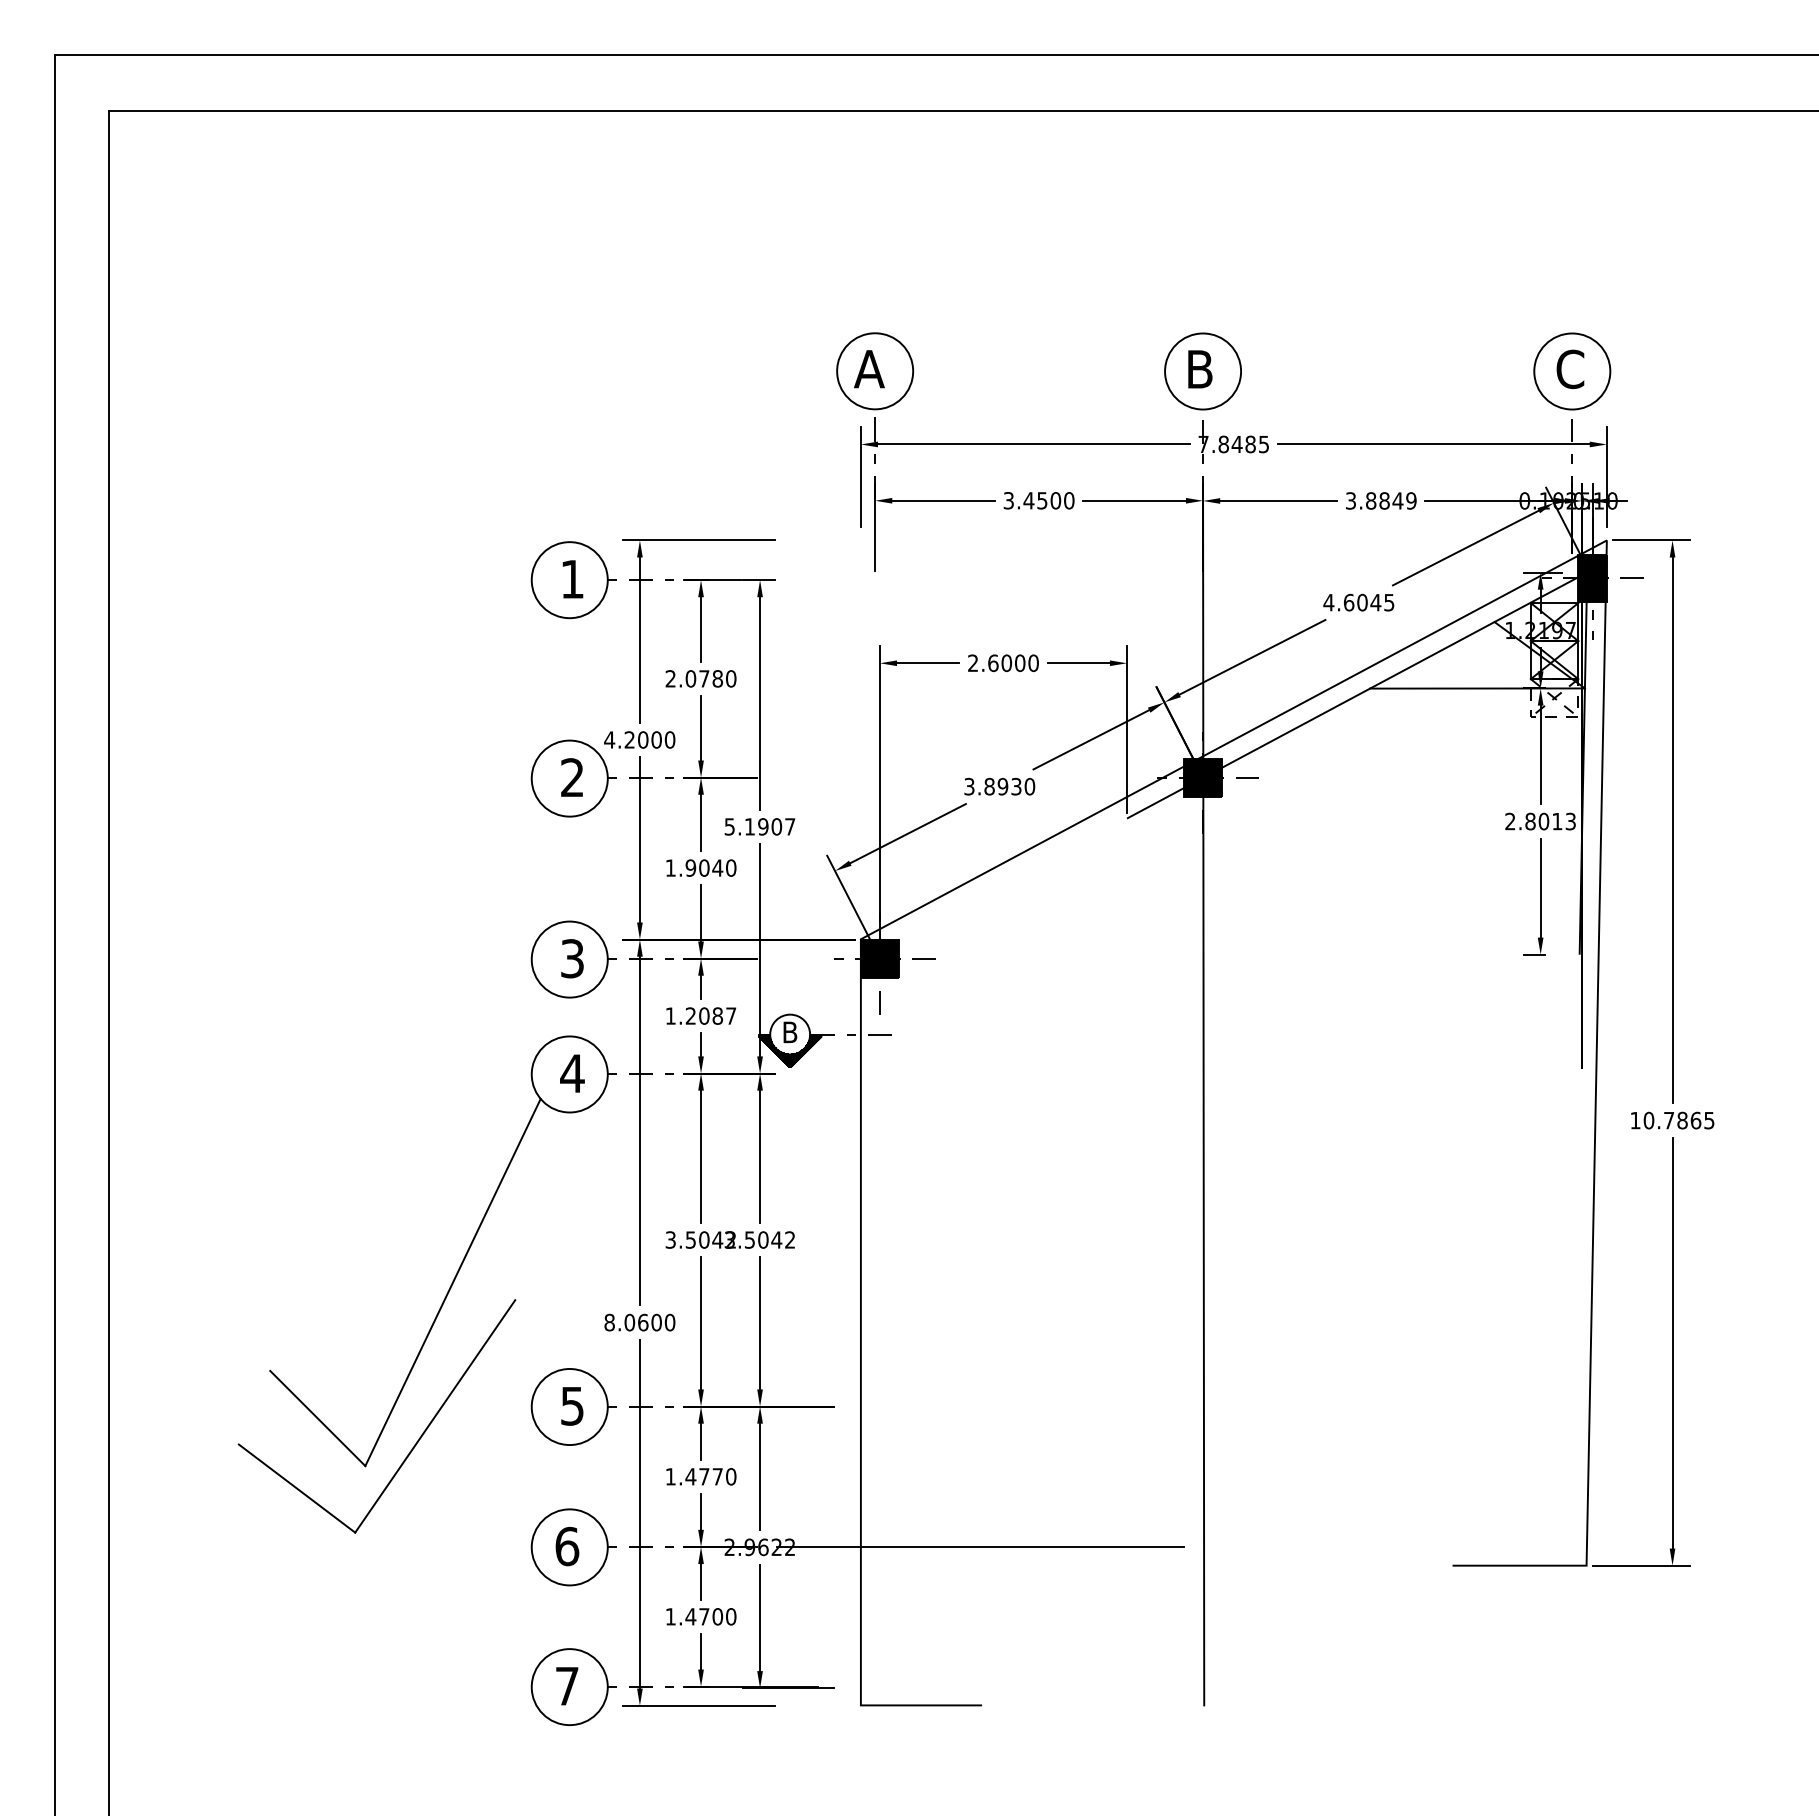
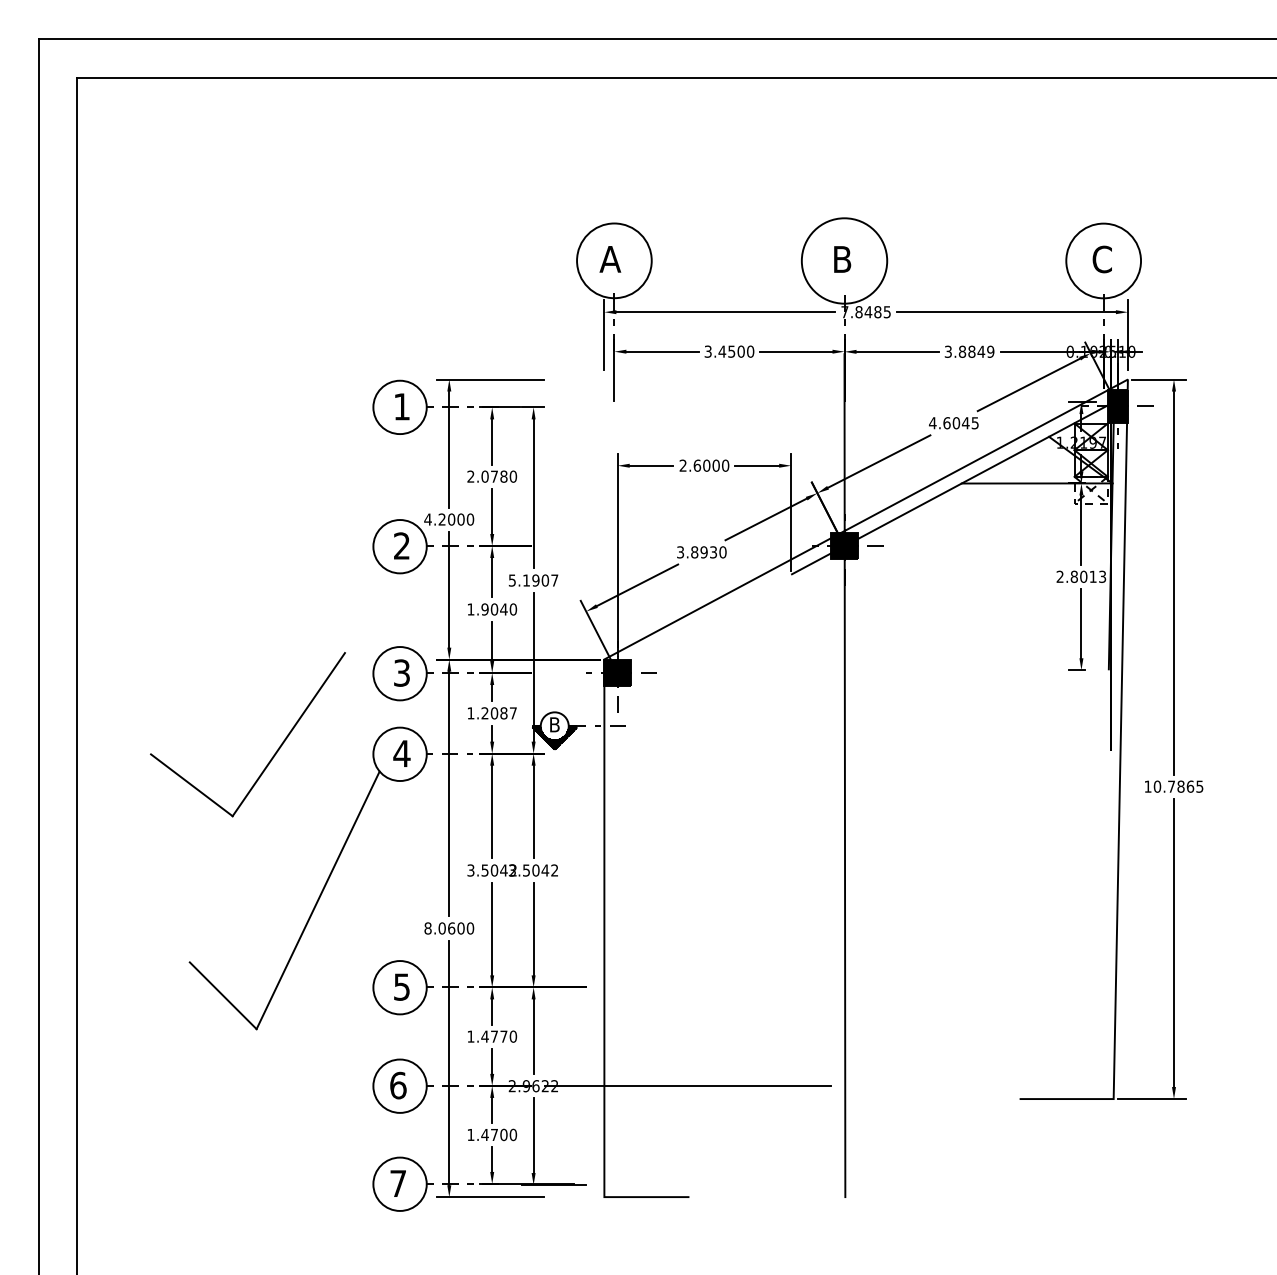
circle: (875, 371) -> (614, 260), size x1.4
circle: (1203, 371) -> (844, 260), size x1.6
circle: (1572, 371) -> (1103, 260), size x1.4
part: (416, 1441) -> (275, 752), moved

